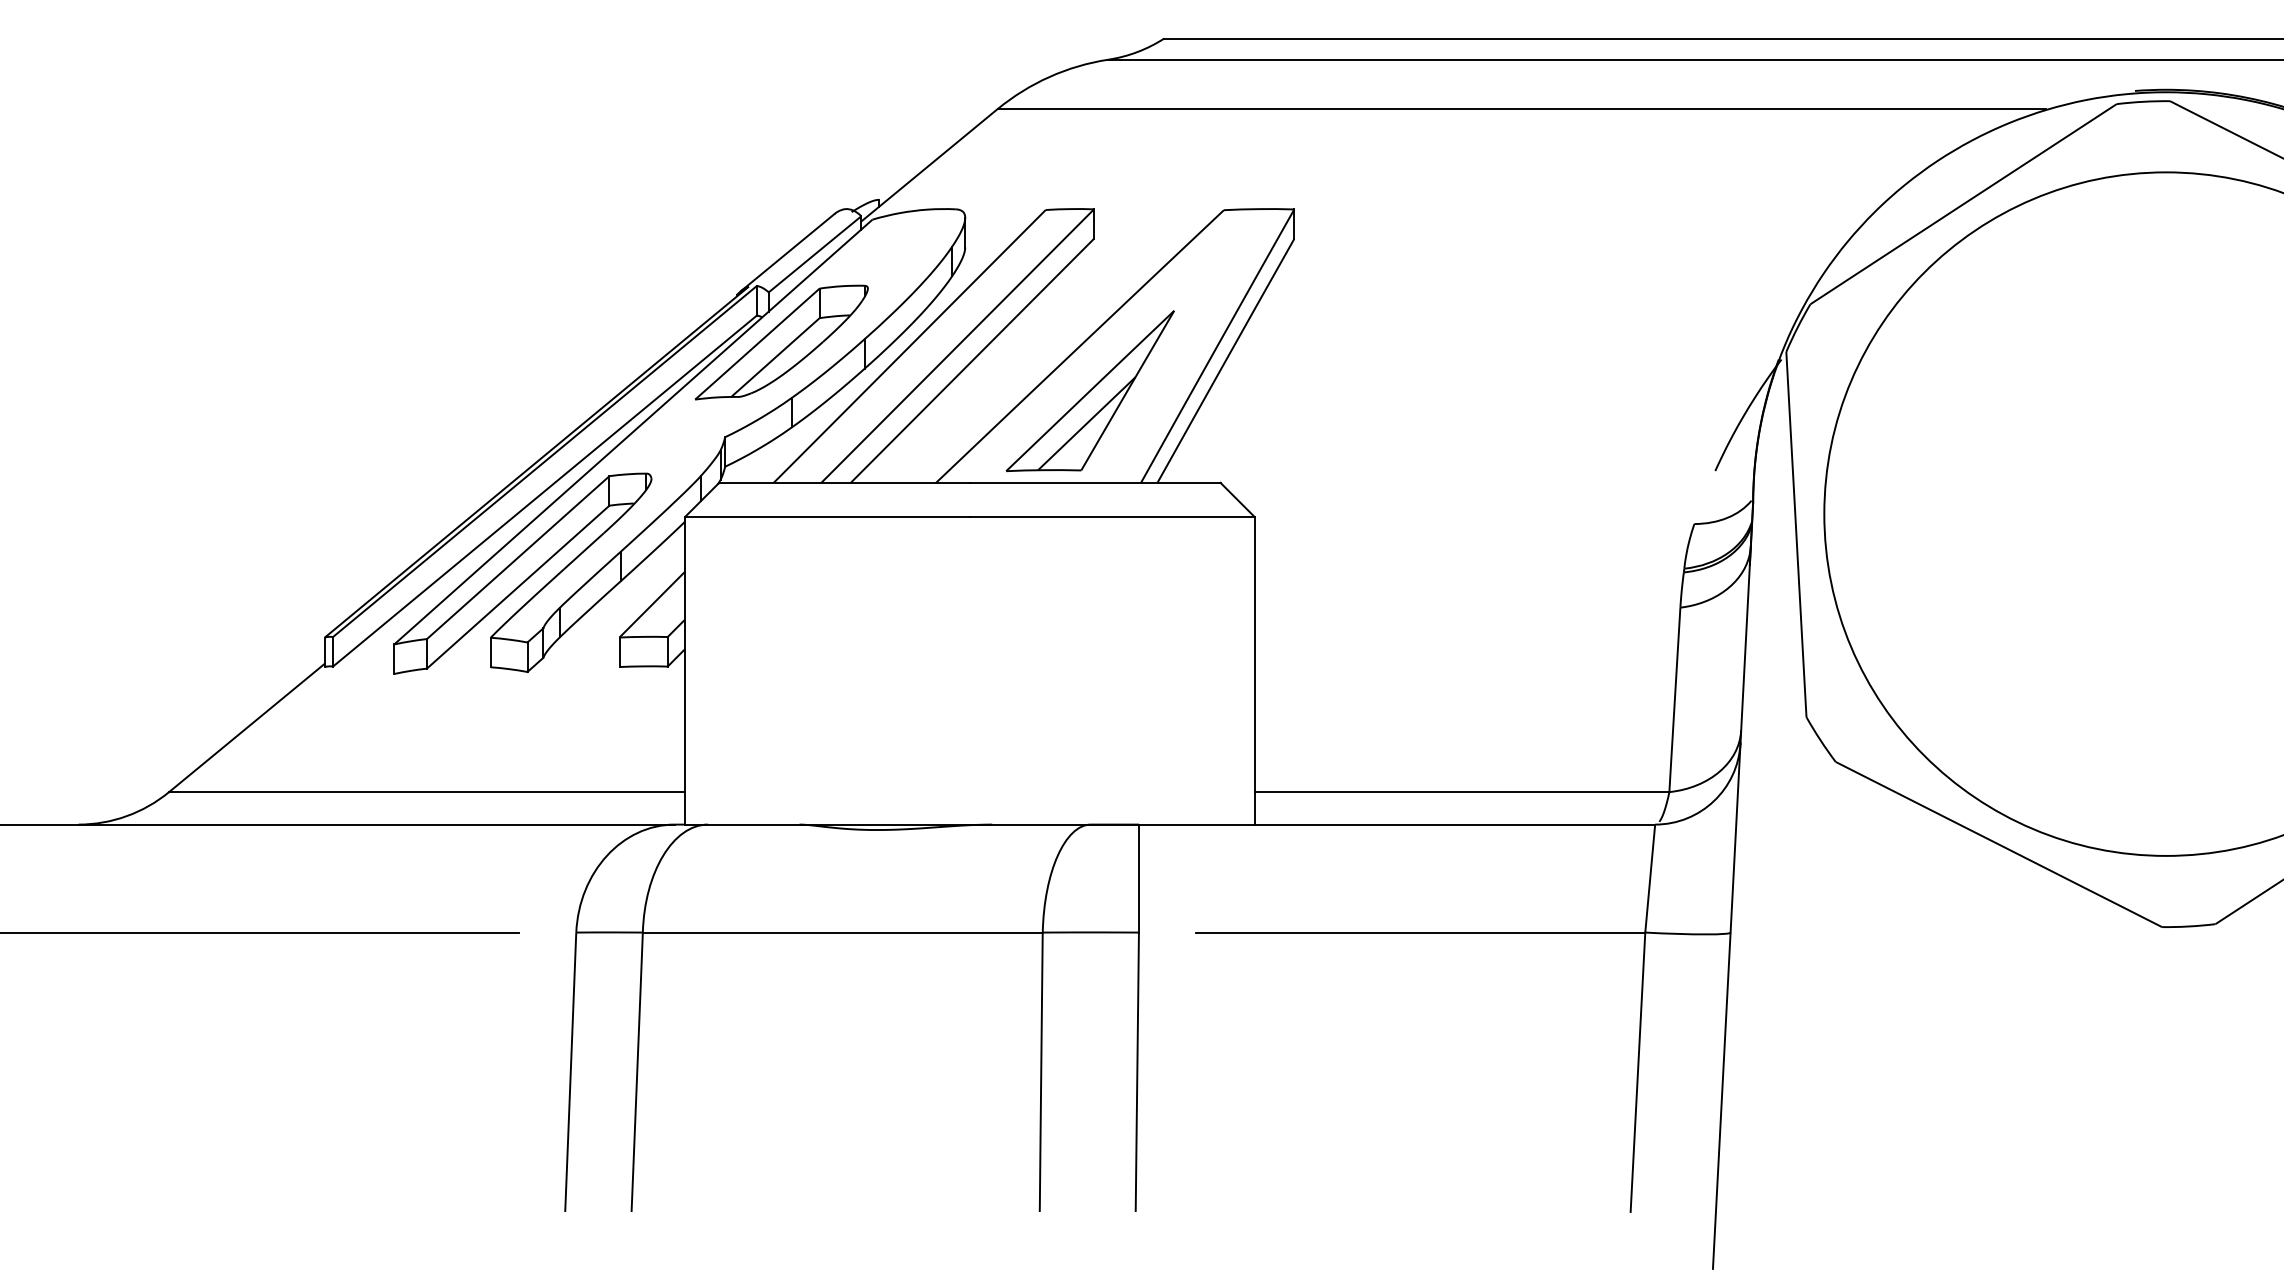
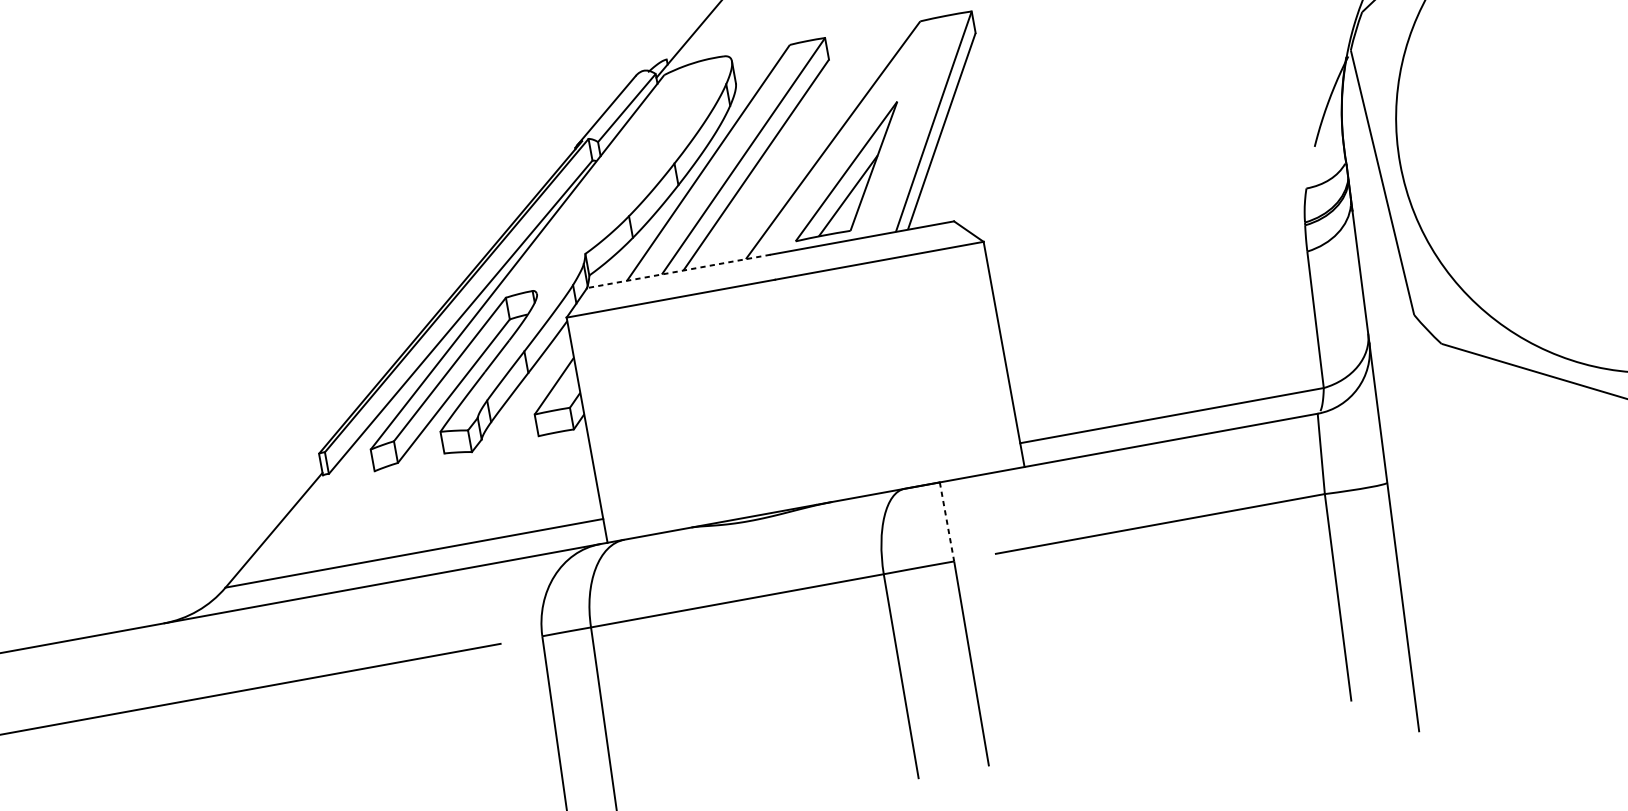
part: (781, 342) -> (614, 177), removed
line: (844, 482) -> (678, 271), solid -> dashed
line: (1138, 878) -> (946, 521), solid -> dashed

